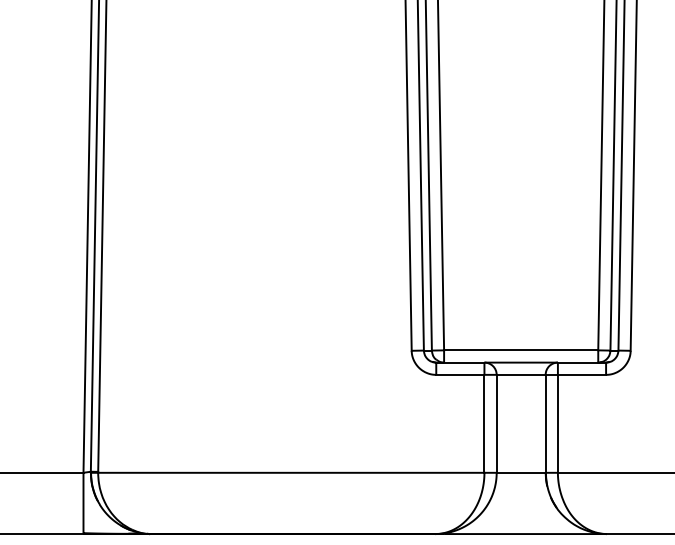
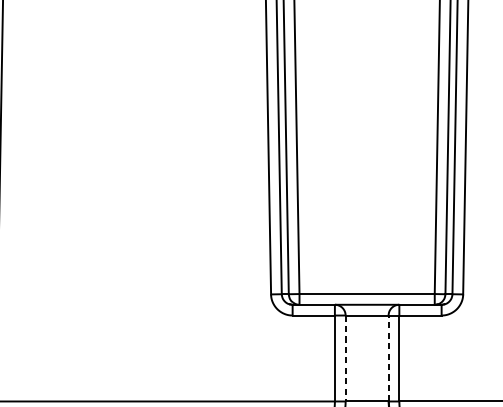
line: (496, 423) -> (345, 358), solid -> dashed
line: (545, 423) -> (388, 358), solid -> dashed

